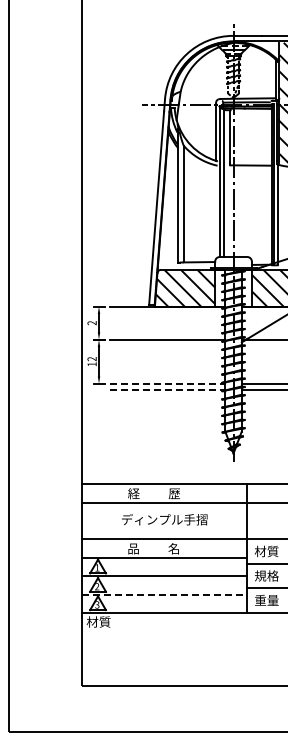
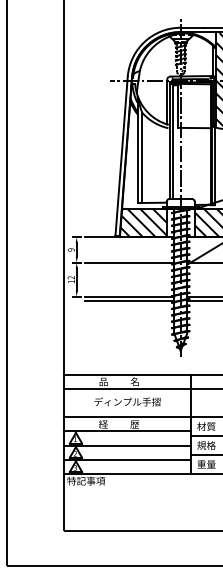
text: (92, 323) -> (71, 250), 2 -> 9
line: (167, 383) -> (129, 296), dashed -> solid
line: (167, 389) -> (129, 301), dashed -> solid
text: (153, 493) -> (118, 381), 経          歴 -> 品          名
text: (153, 548) -> (118, 424), 品          名 -> 経          歴
line: (164, 594) -> (127, 459), dashed -> solid
text: (110, 621) -> (85, 480), 材質 -> 特記事項

